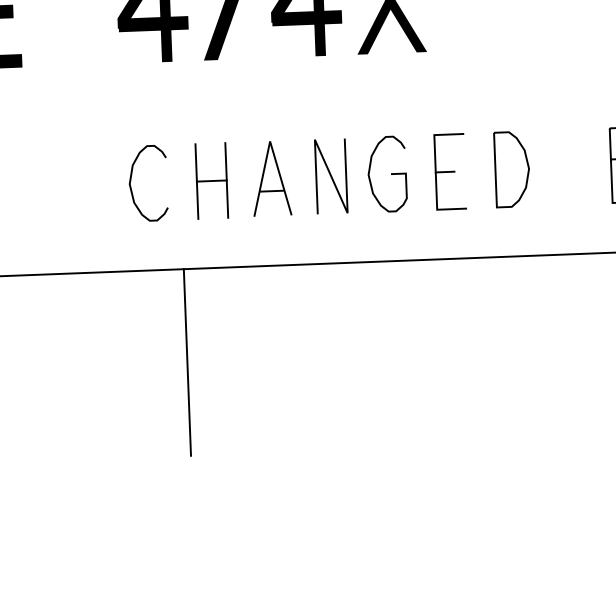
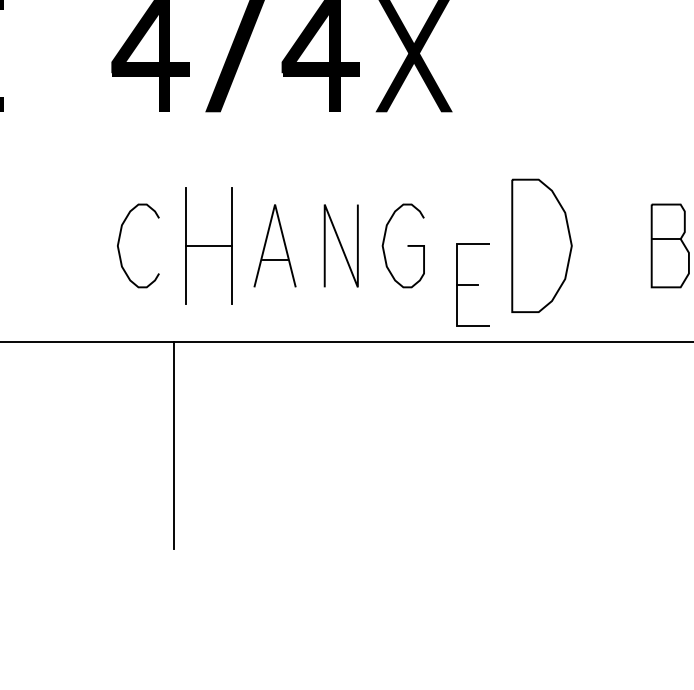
part: (511, 169) -> (541, 245), size x1.6
part: (449, 171) -> (472, 284), moved
part: (211, 180) -> (208, 245), size x1.4

